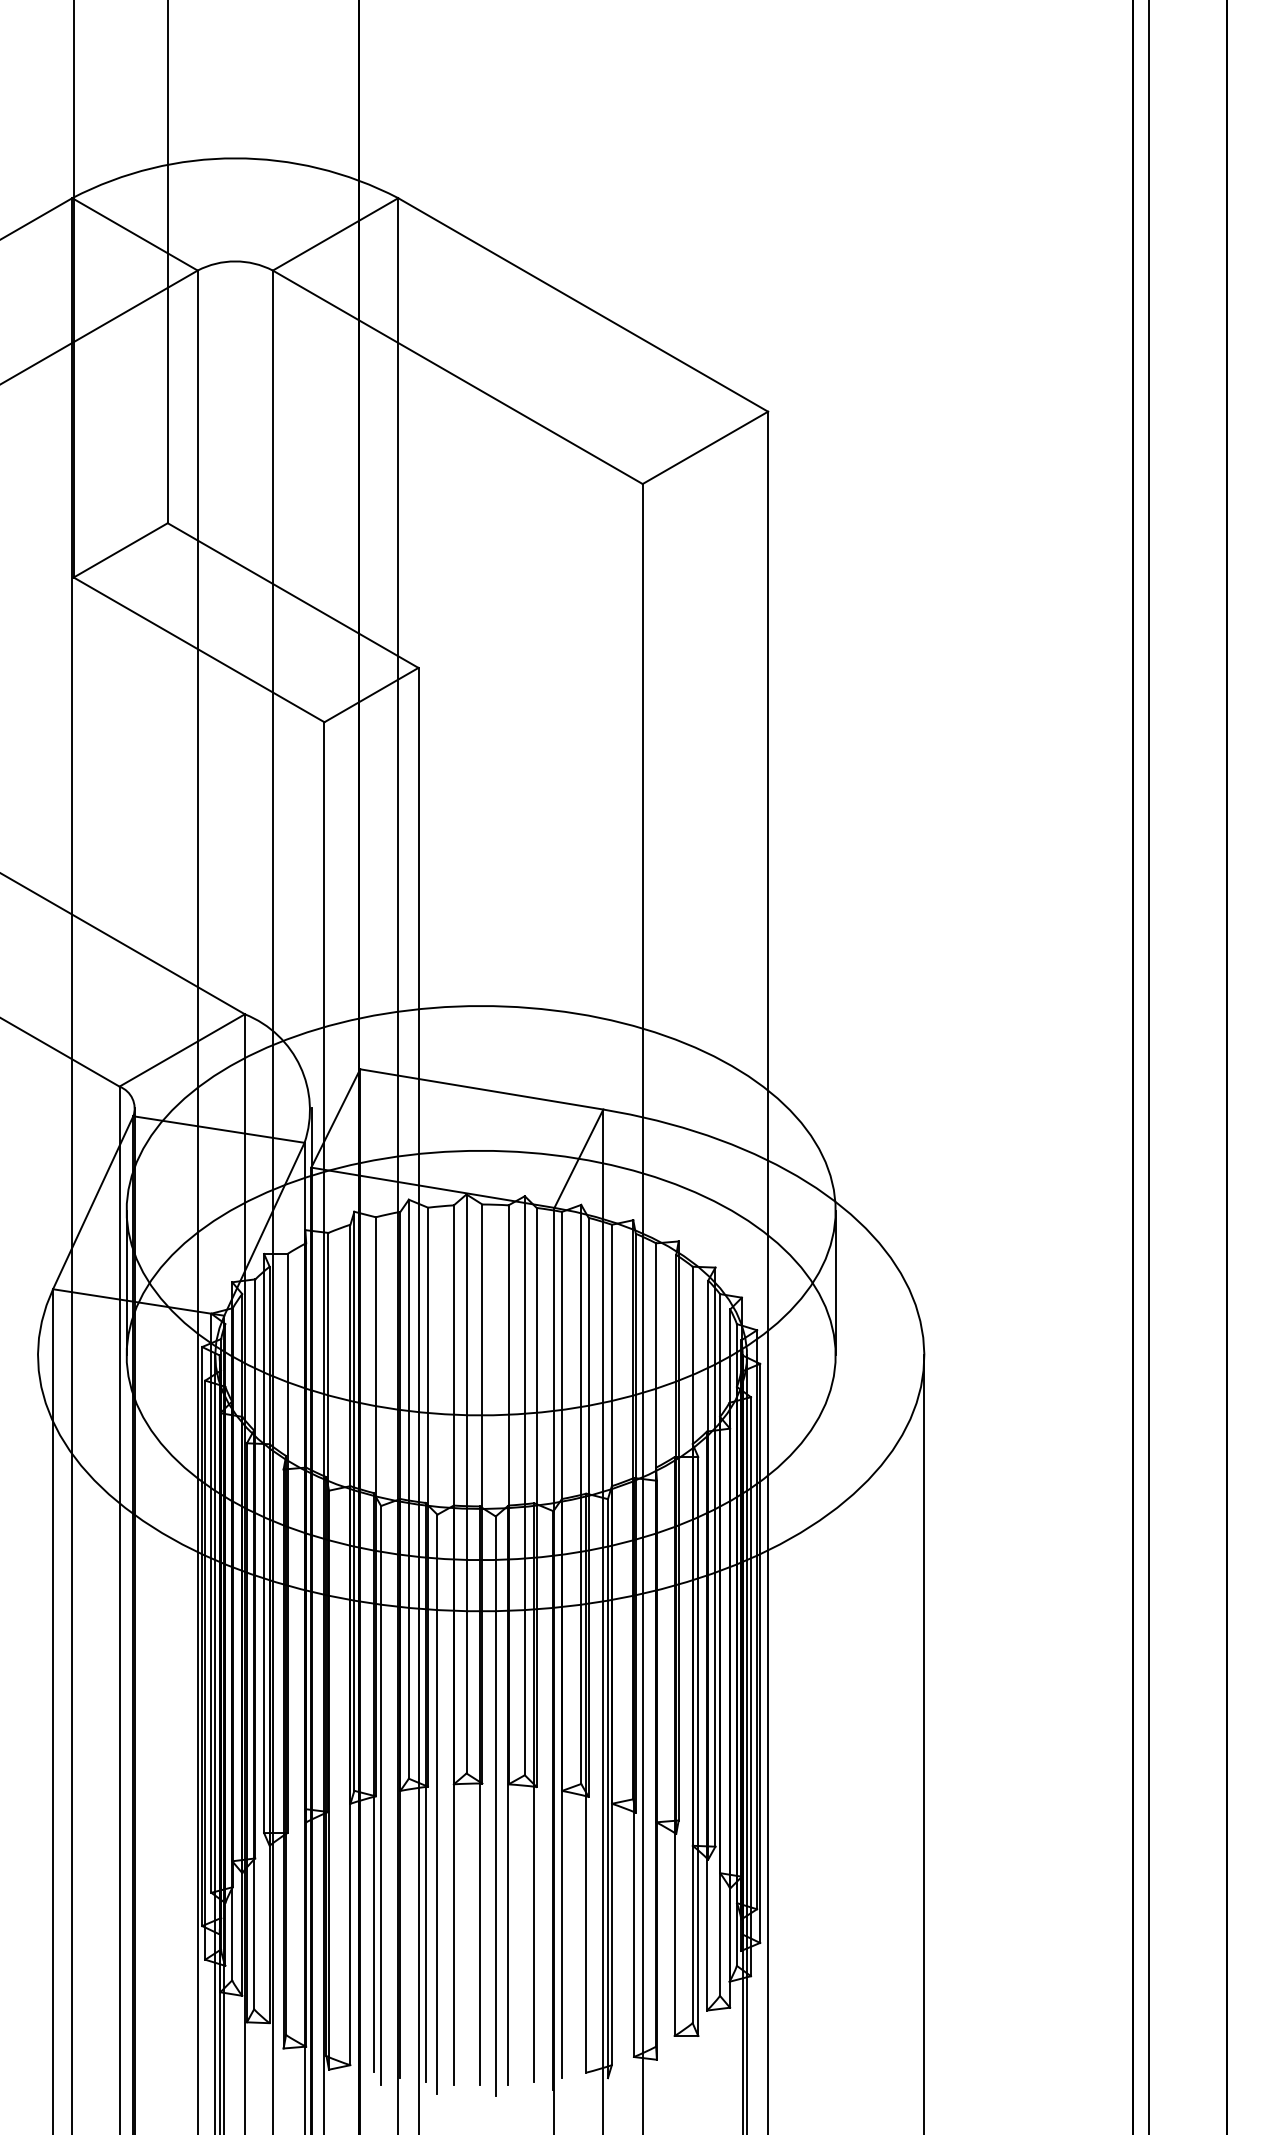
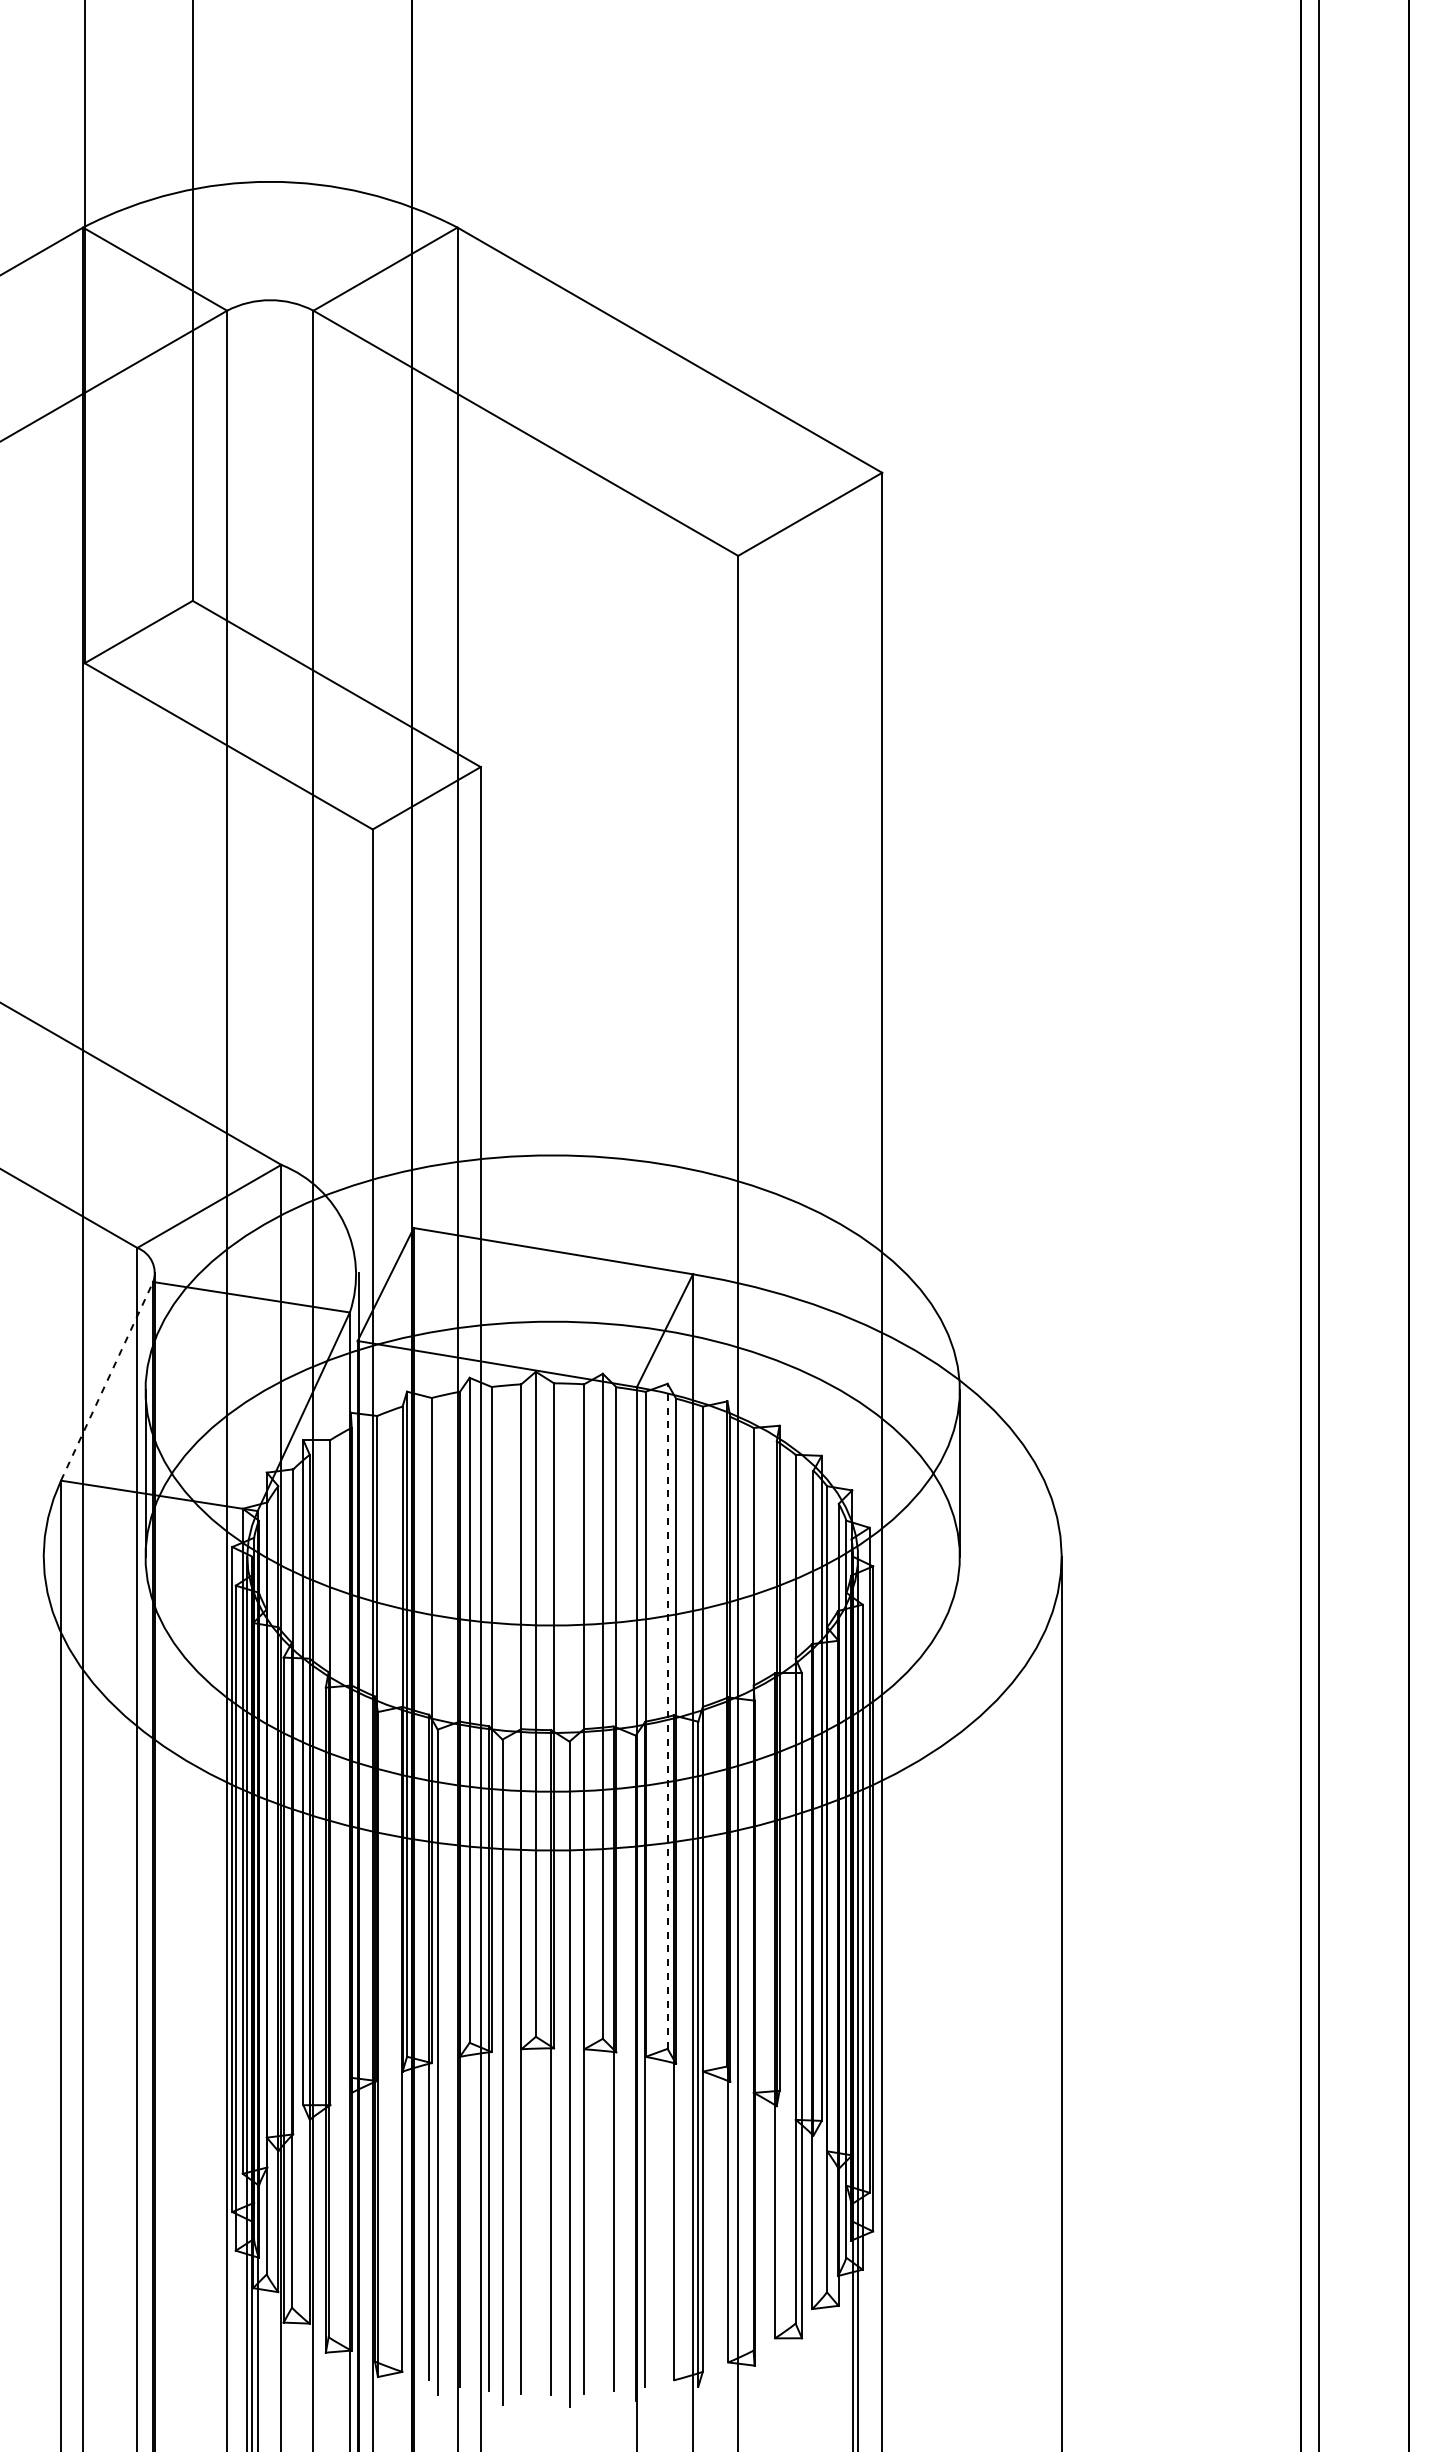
line: (93, 1202) -> (107, 1380), solid -> dashed
line: (581, 1494) -> (667, 1716), solid -> dashed

